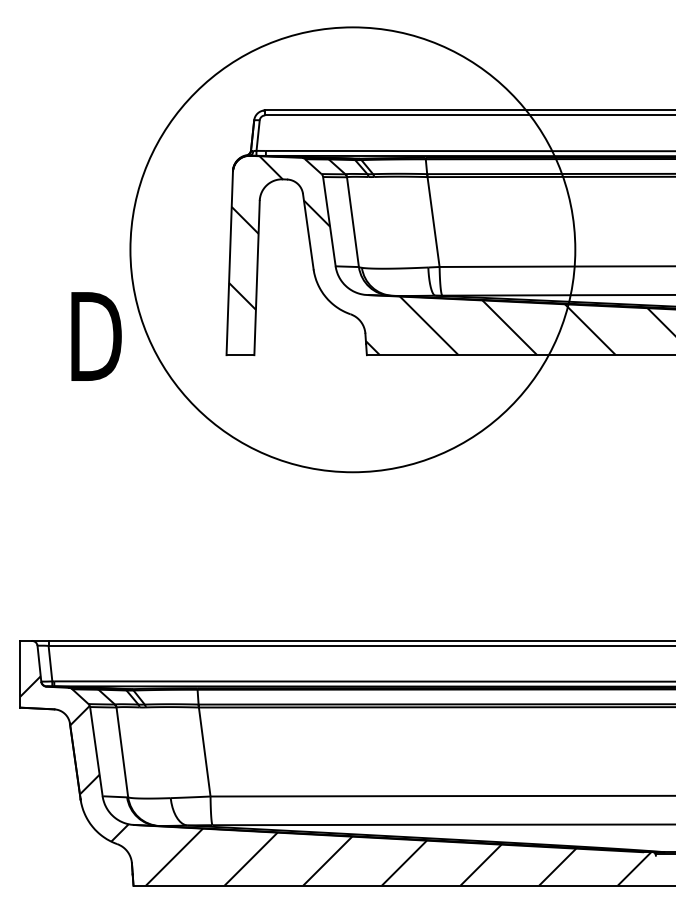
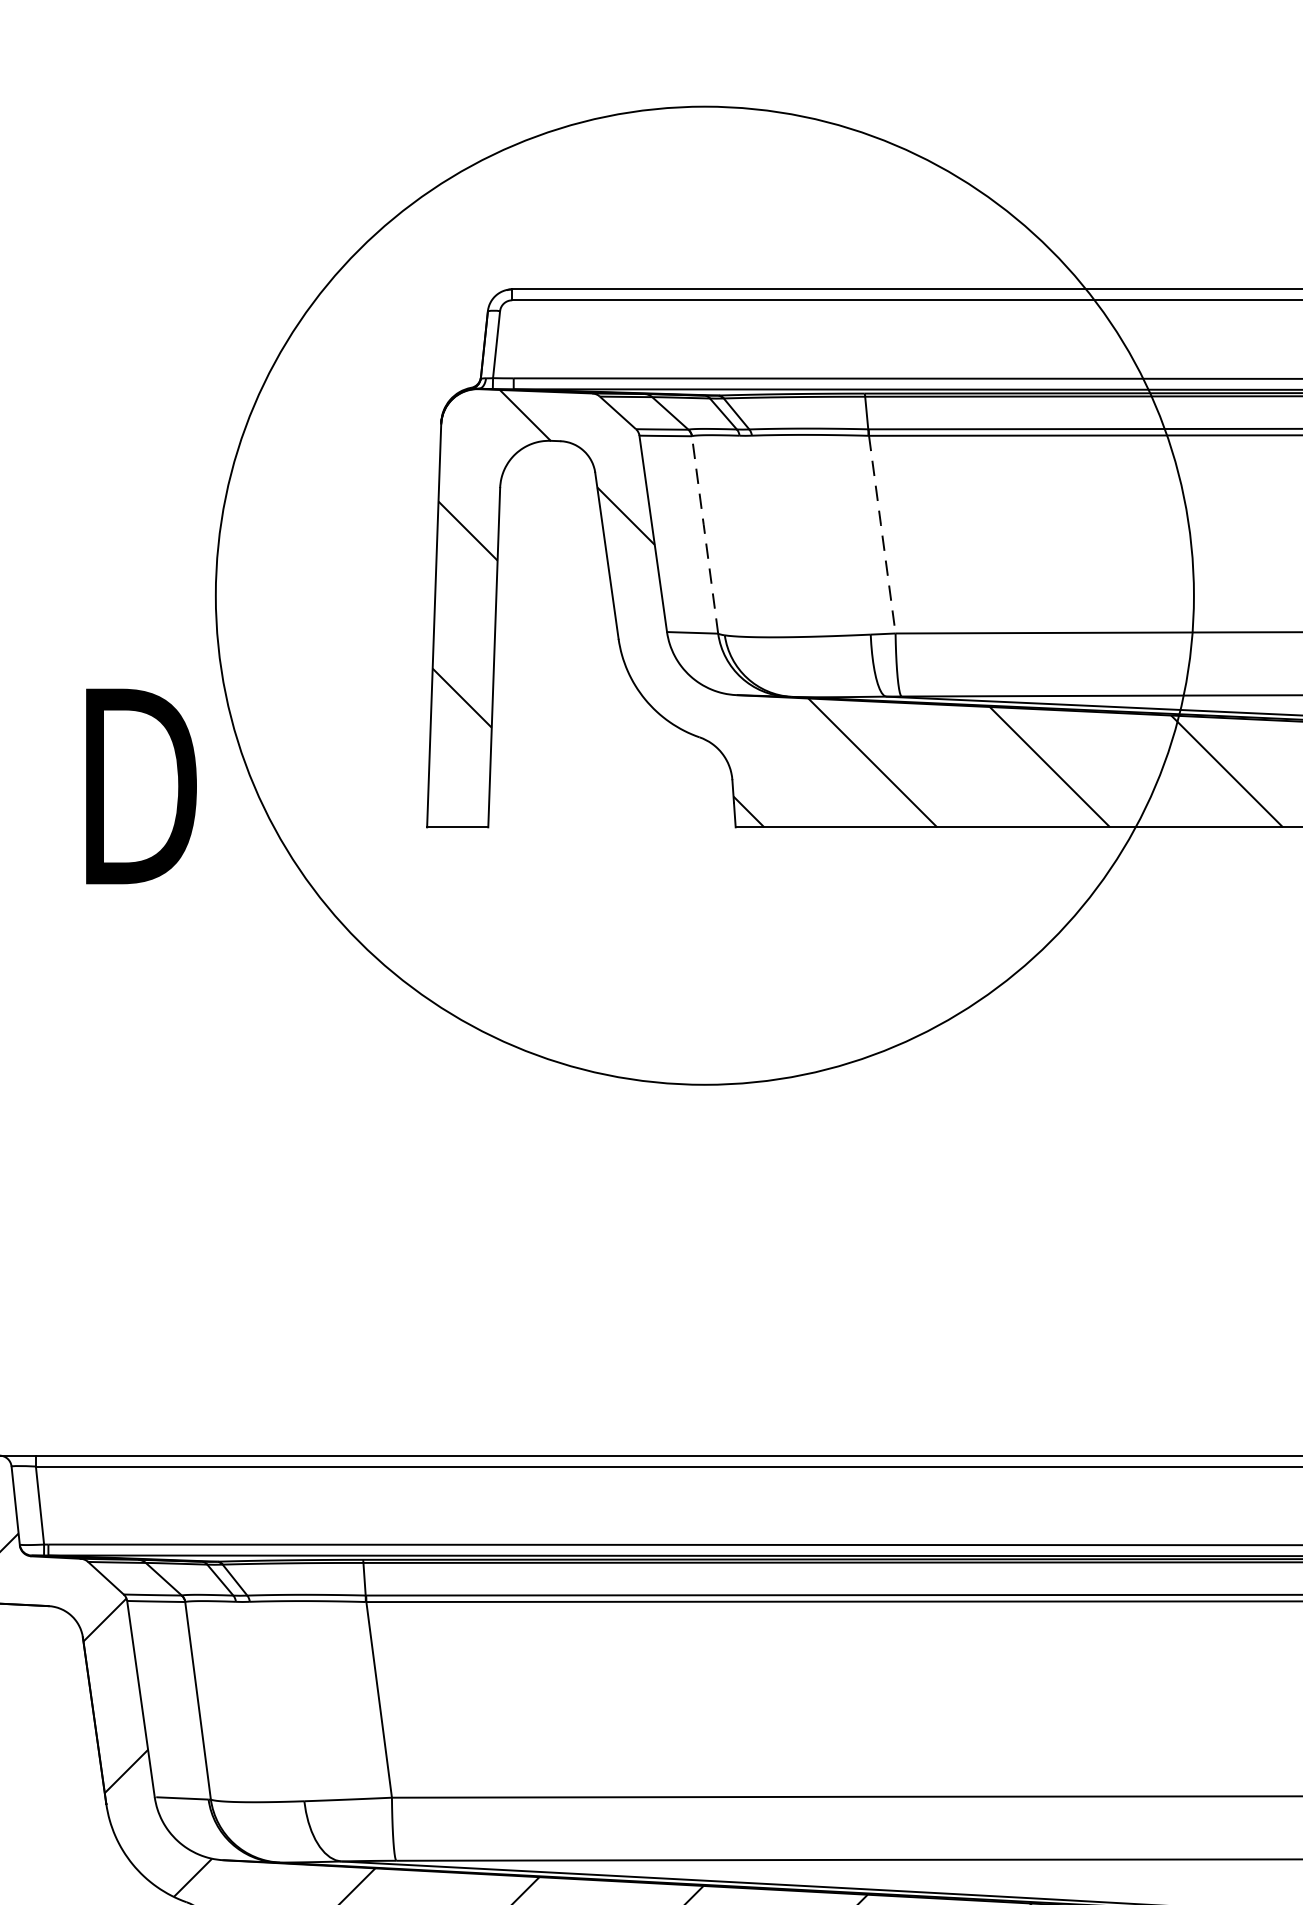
line: (352, 221) -> (704, 533), solid -> dashed
line: (433, 221) -> (882, 533), solid -> dashed

